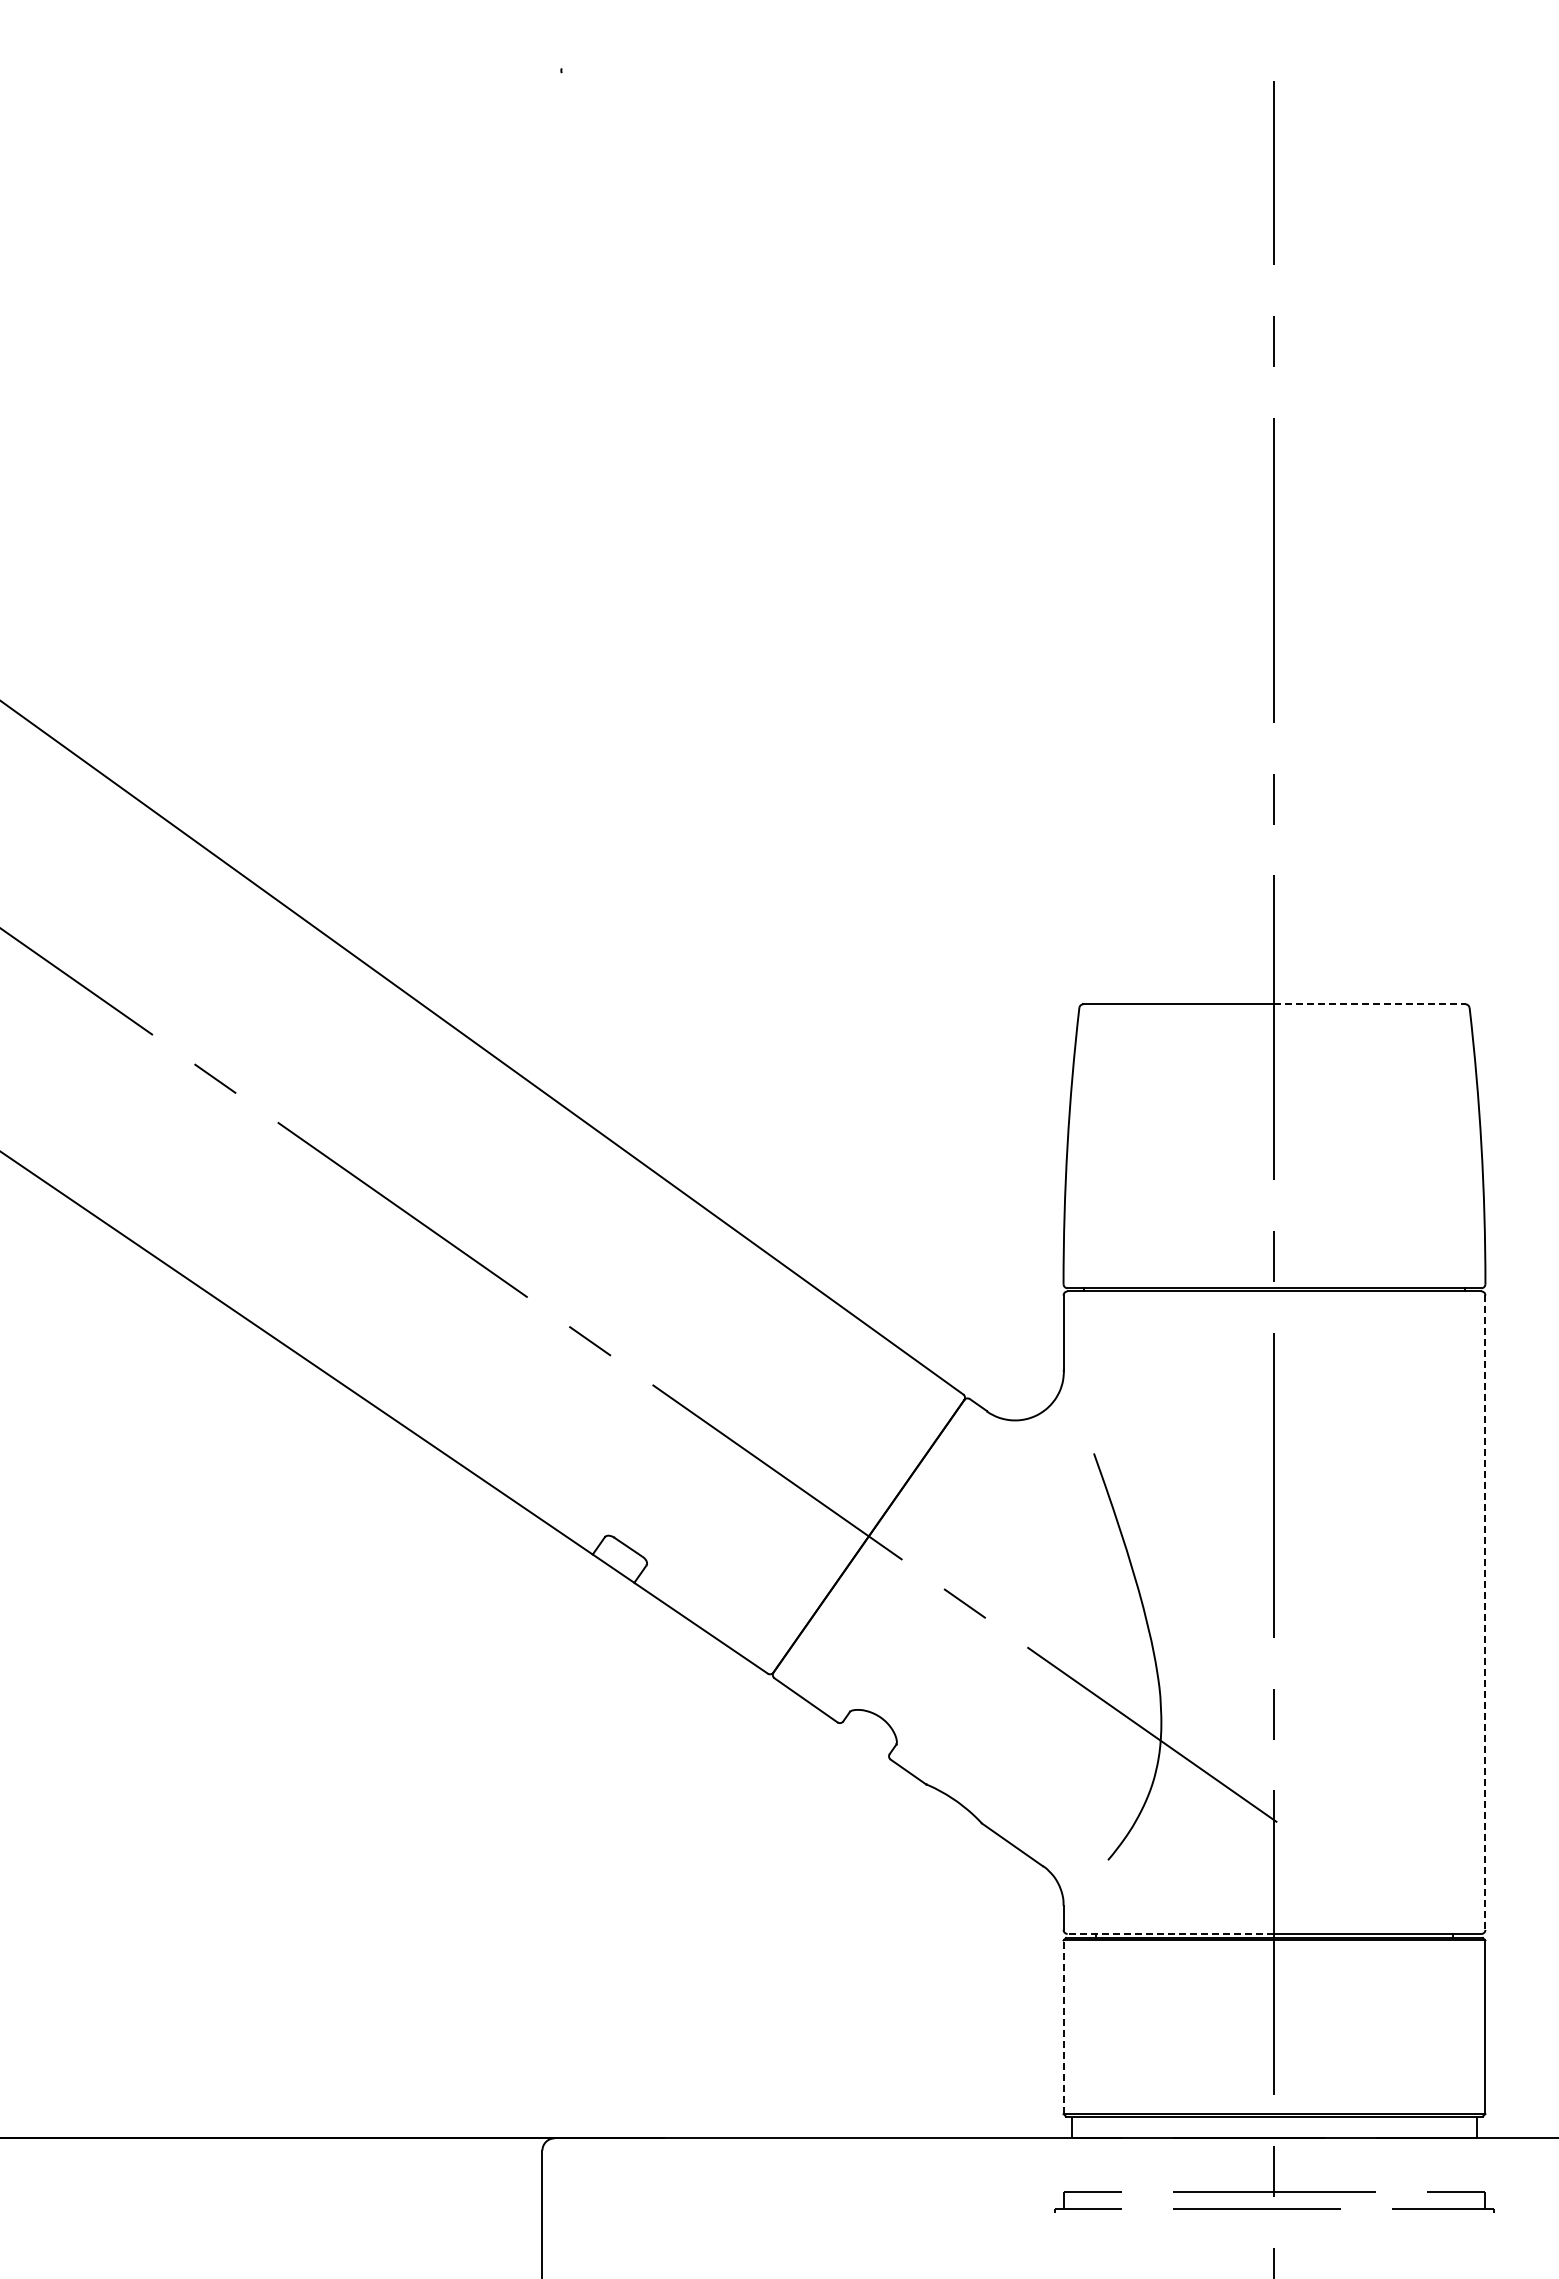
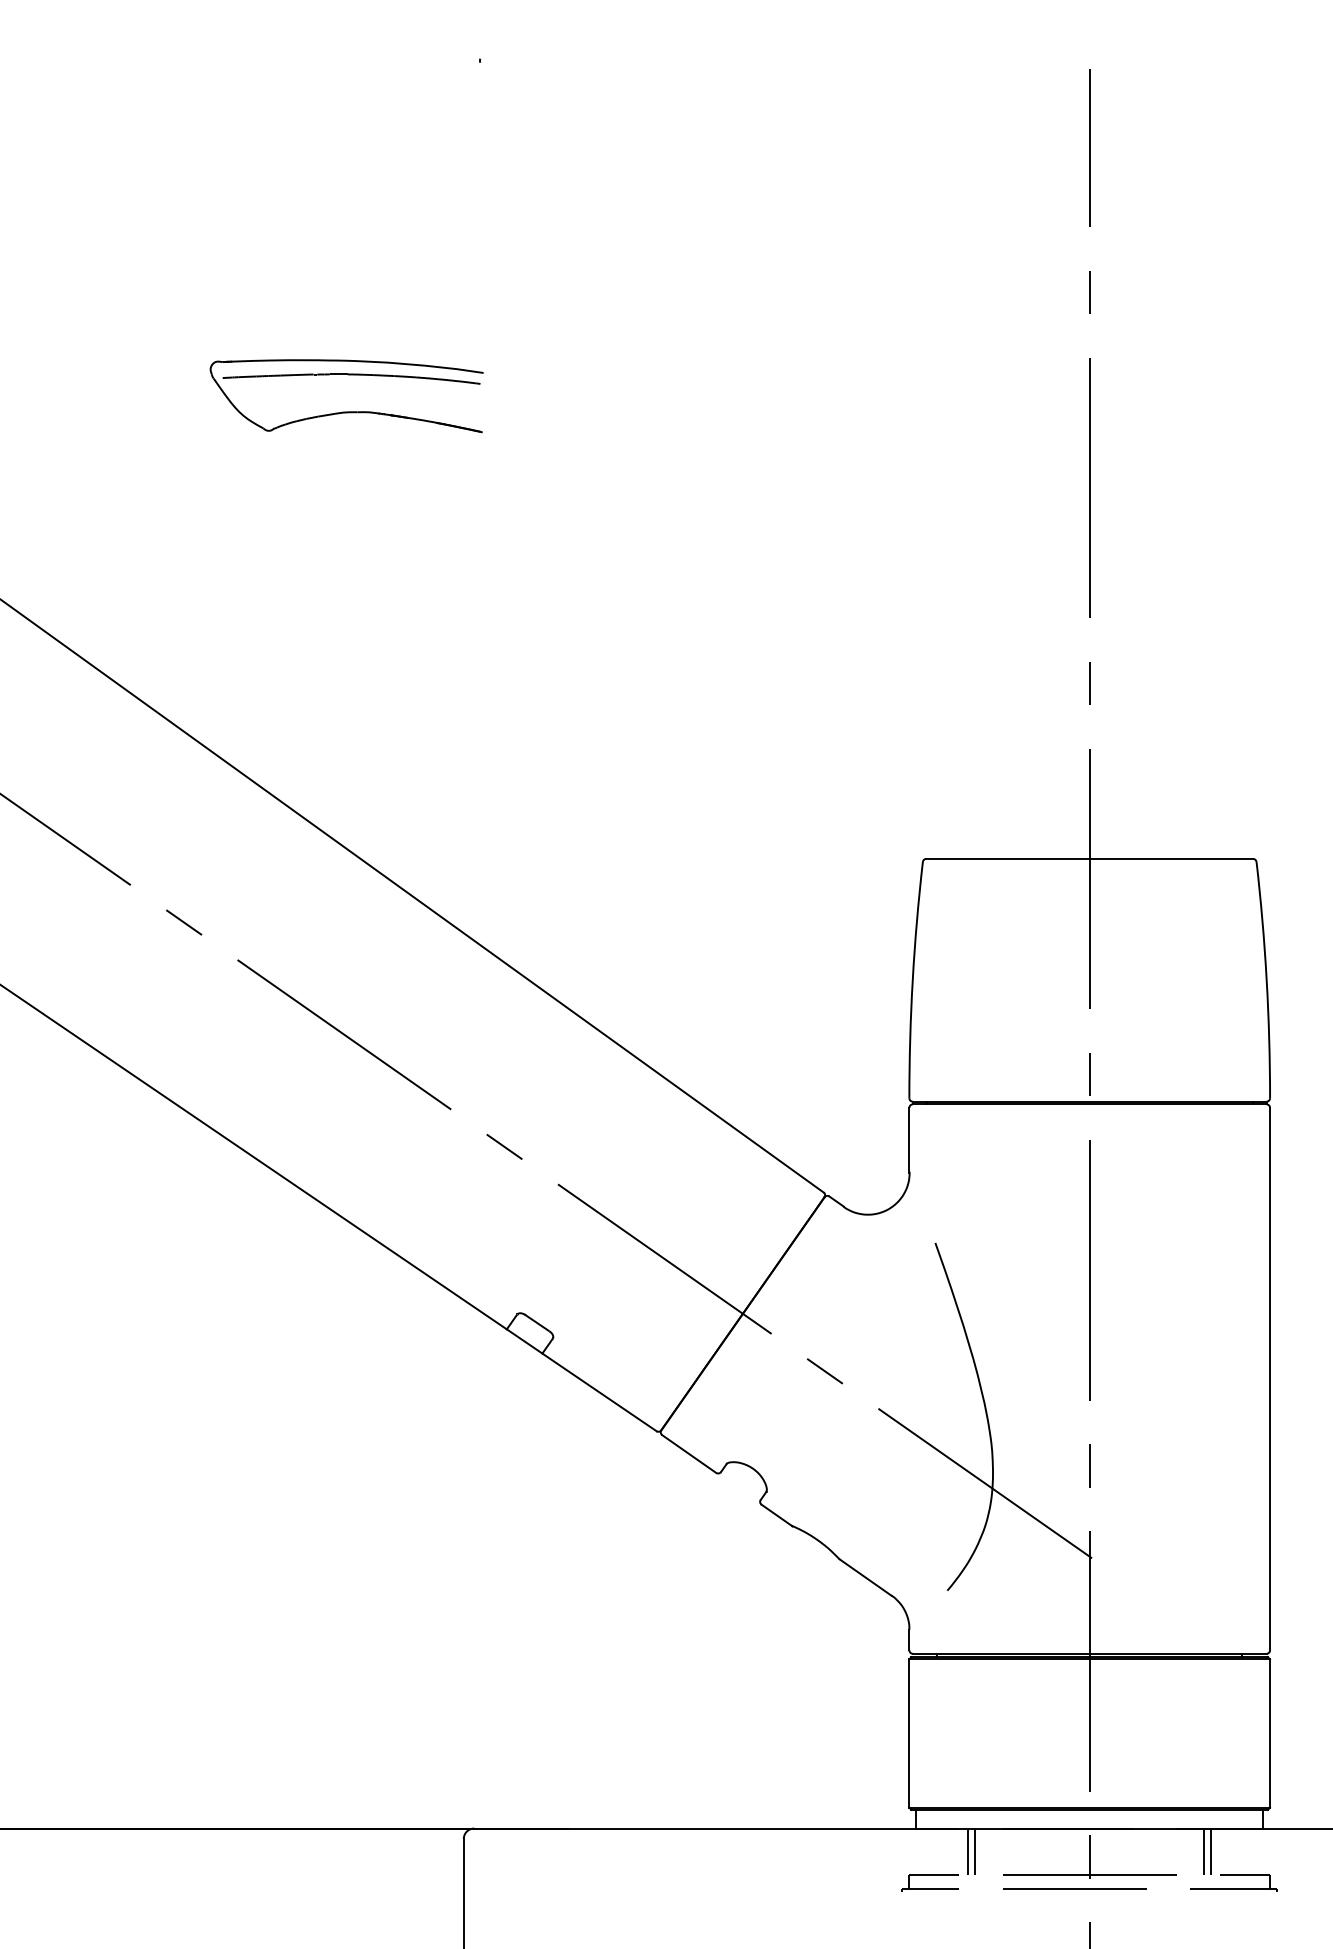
part: (405, 481) -> (346, 411), added
line: (1369, 1004) -> (1170, 859), dashed -> solid
line: (1485, 1613) -> (1270, 1379), dashed -> solid
line: (1170, 1933) -> (1000, 1653), dashed -> solid
line: (1063, 2027) -> (909, 1733), dashed -> solid
line: (1132, 2165) -> (968, 1851), added
line: (1140, 2165) -> (975, 1851), added
line: (1408, 2165) -> (1204, 1851), added
line: (1416, 2165) -> (1211, 1851), added

